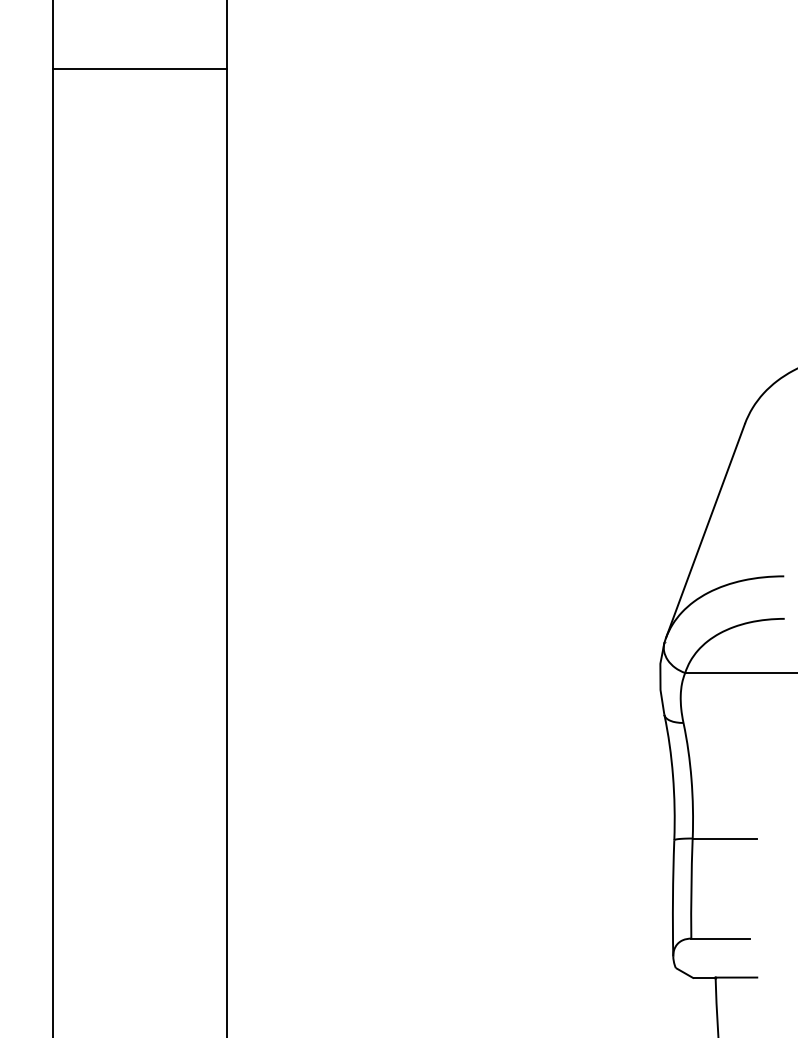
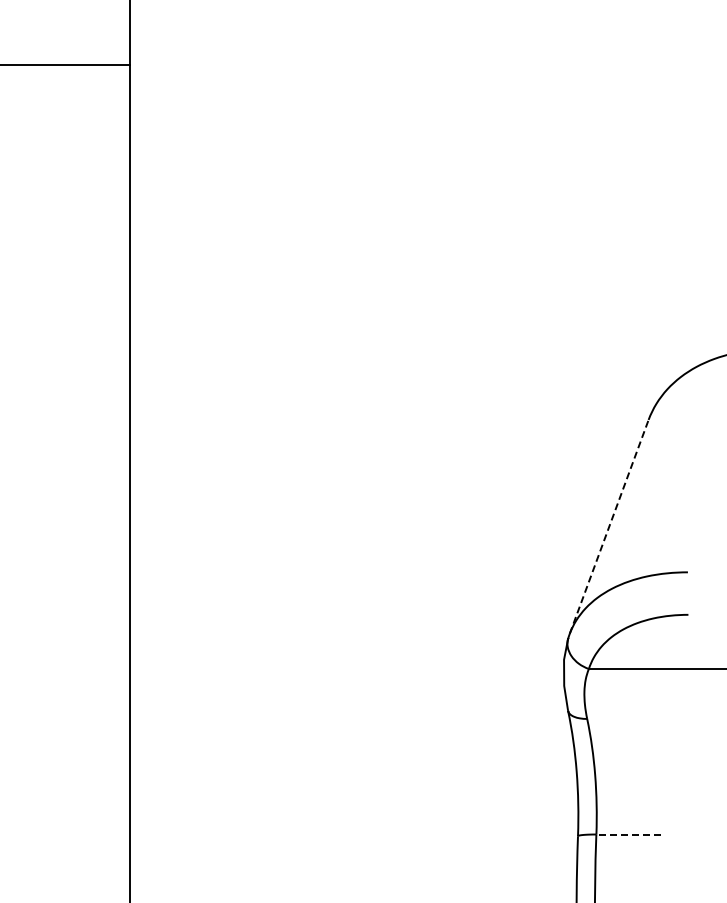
line: (705, 530) -> (609, 526), solid -> dashed
line: (724, 838) -> (628, 834), solid -> dashed

